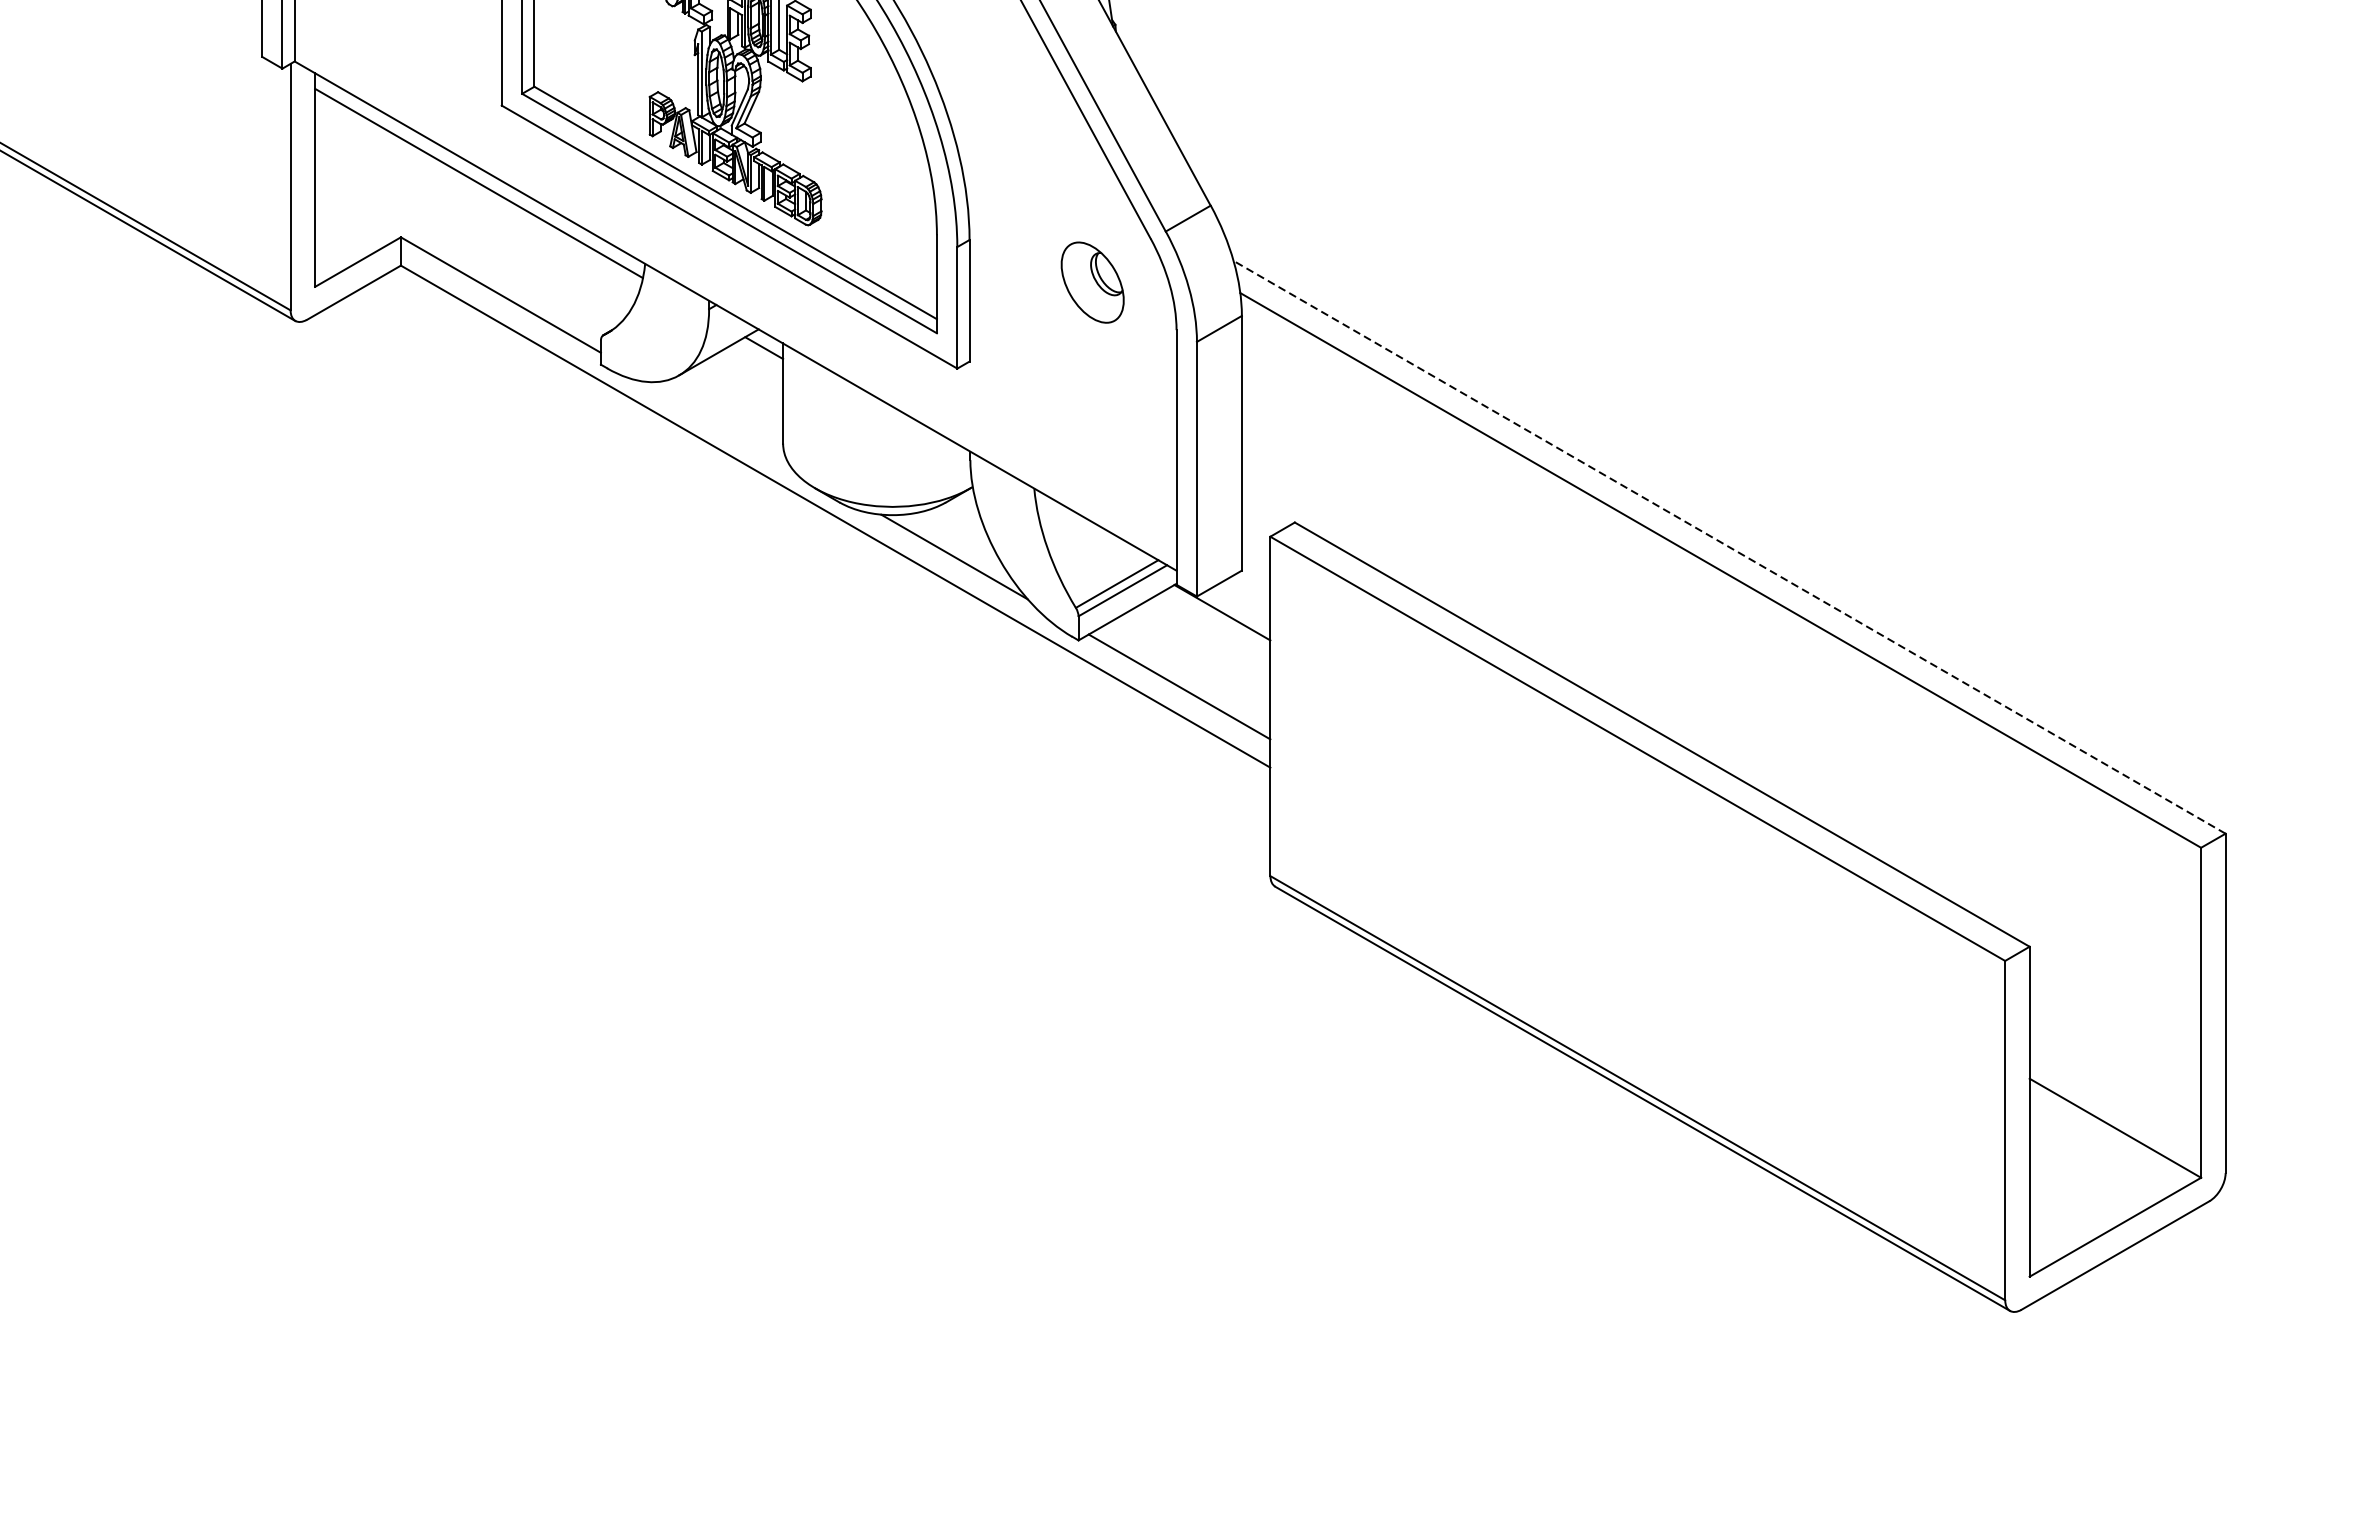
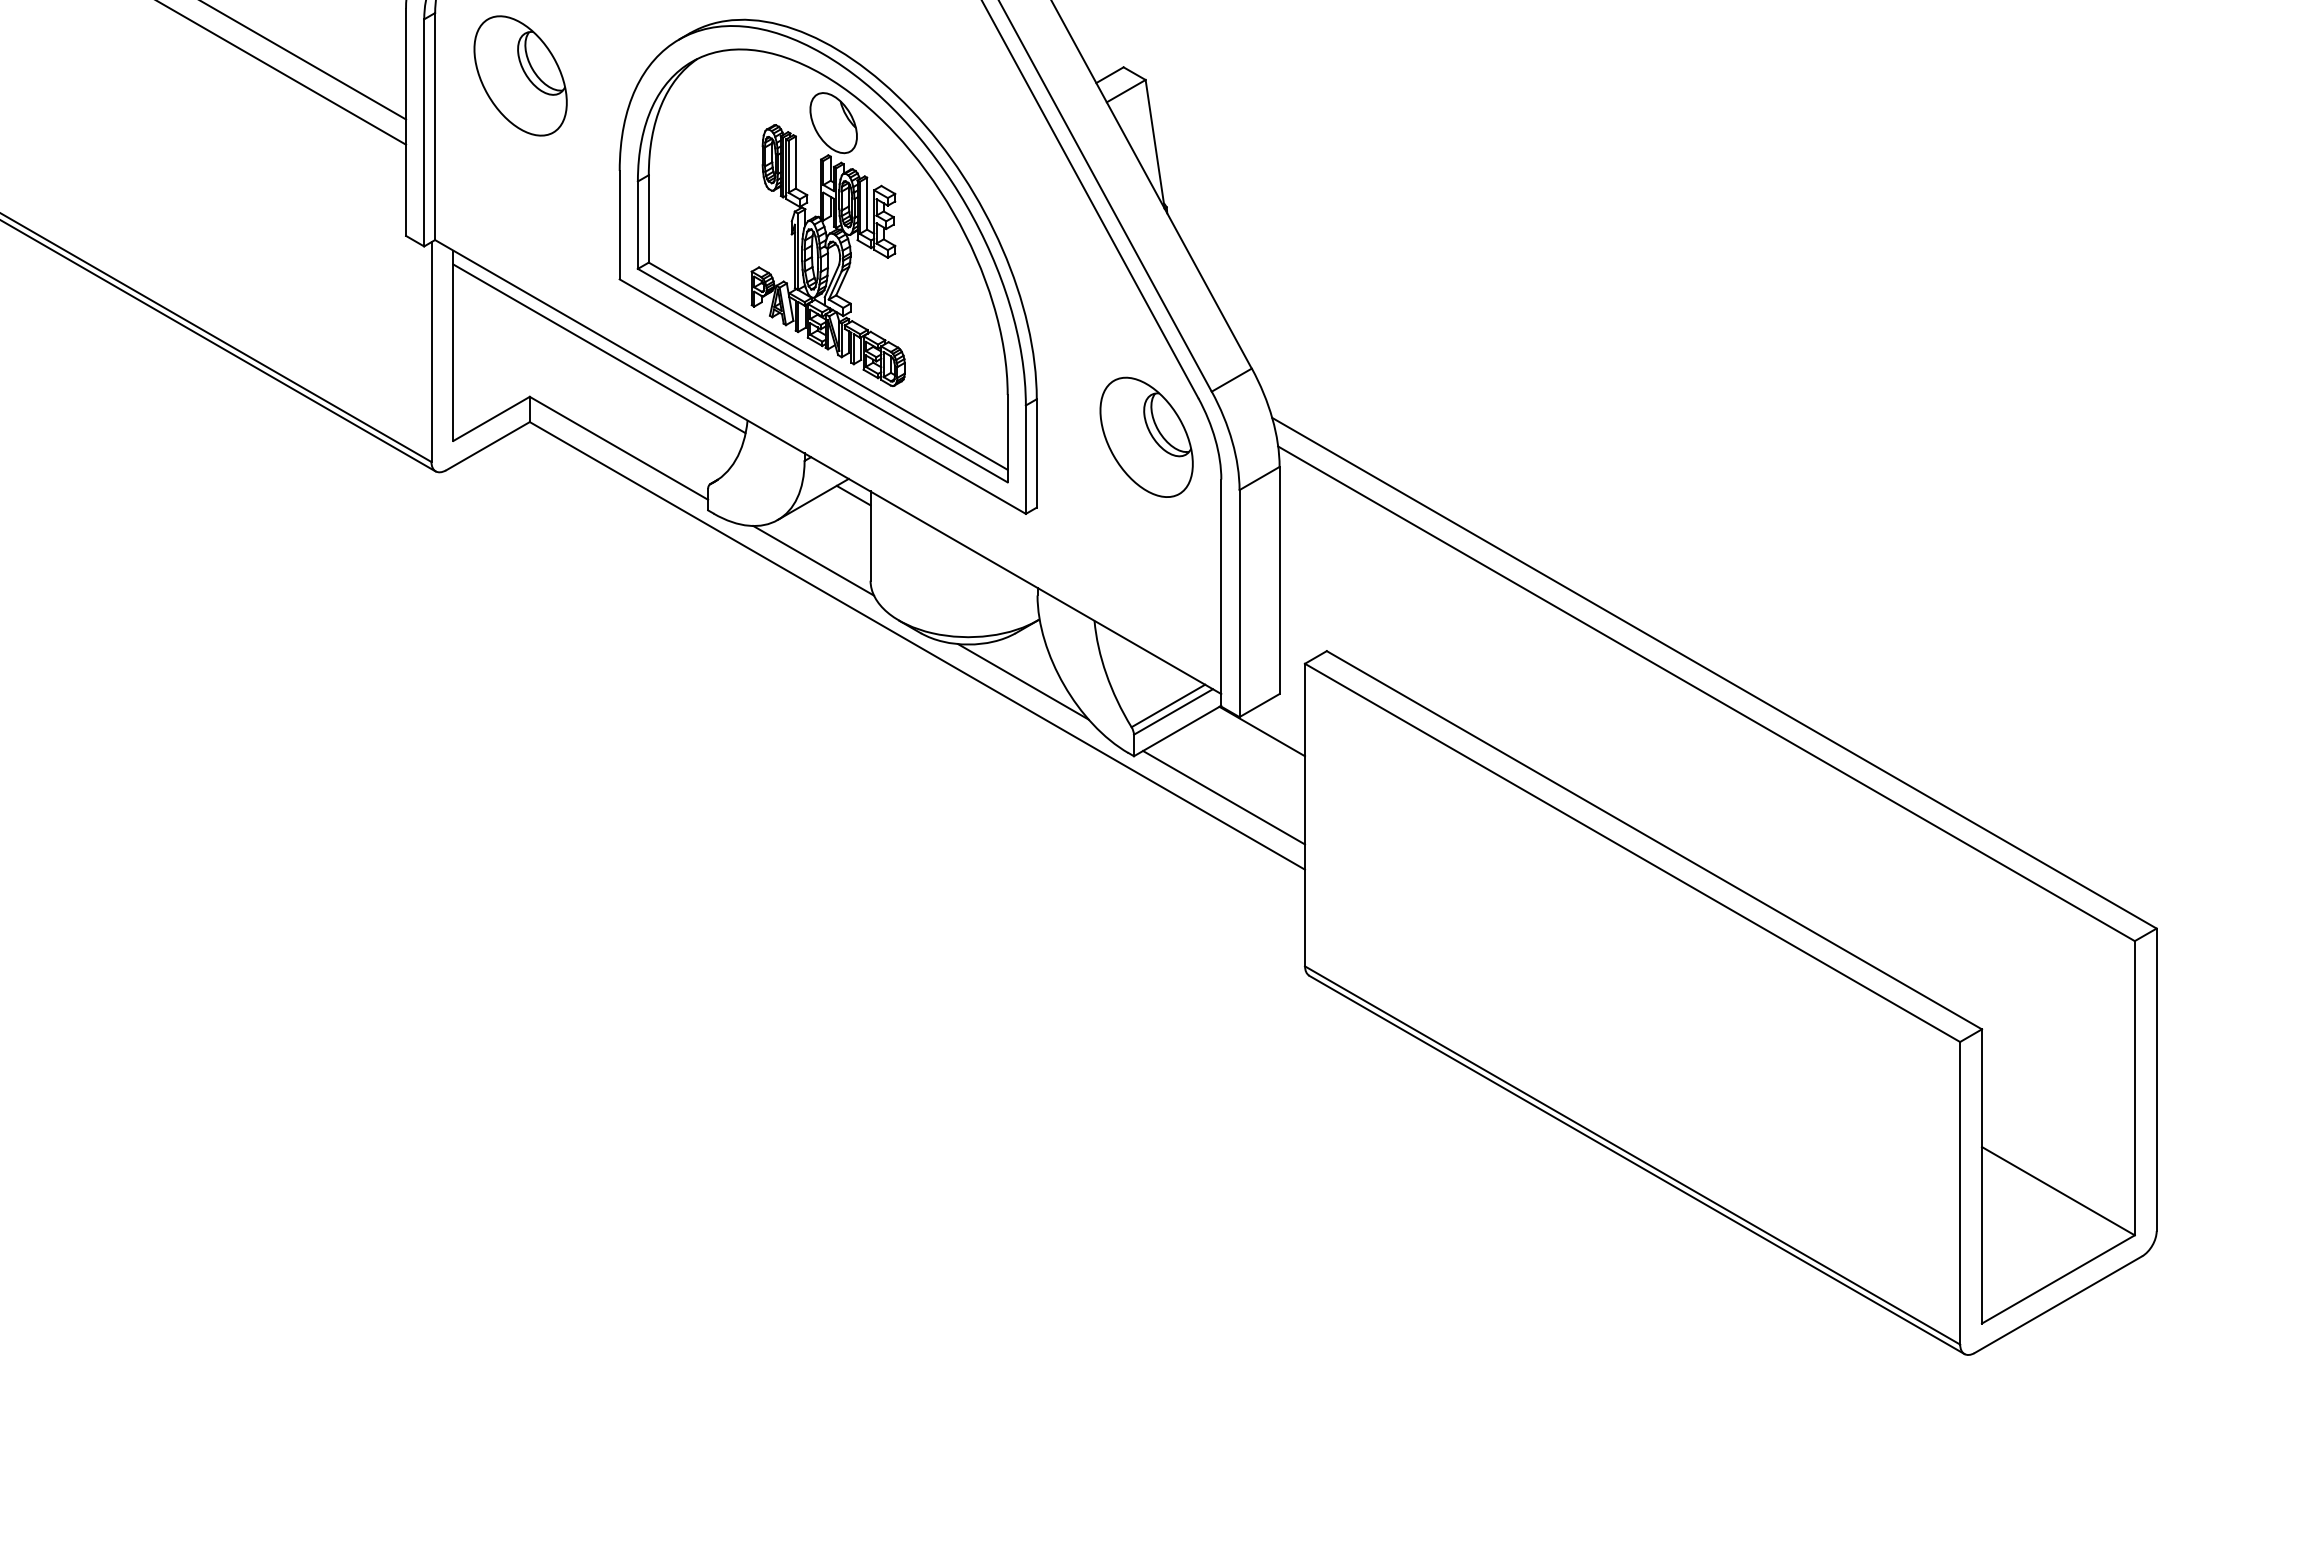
part: (1092, 281) -> (1146, 436), size x1.67
line: (719, 420) -> (813, 560), added
line: (1729, 547) -> (1714, 673), dashed -> solid

